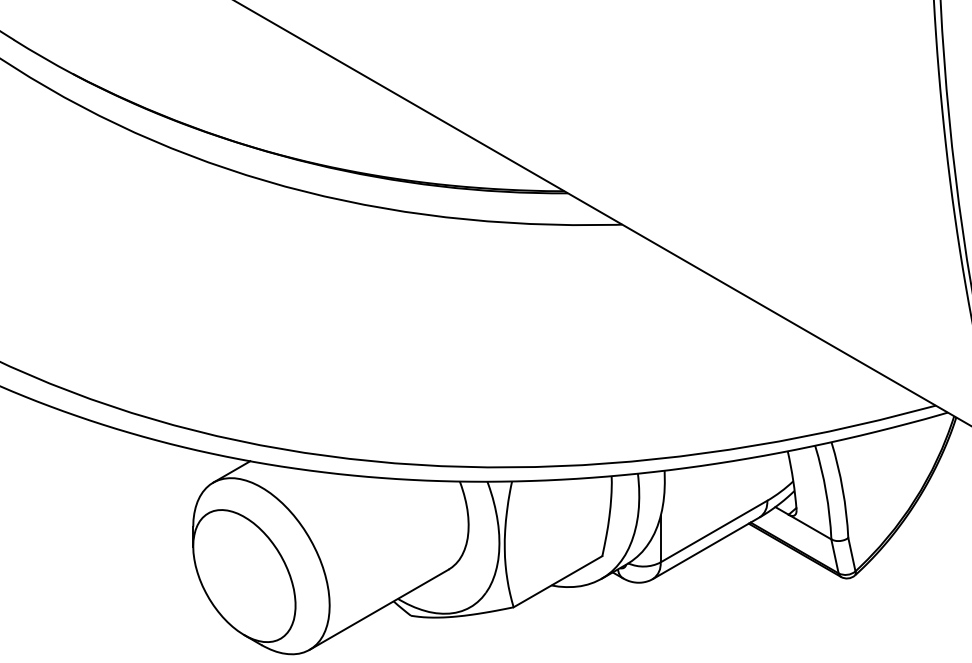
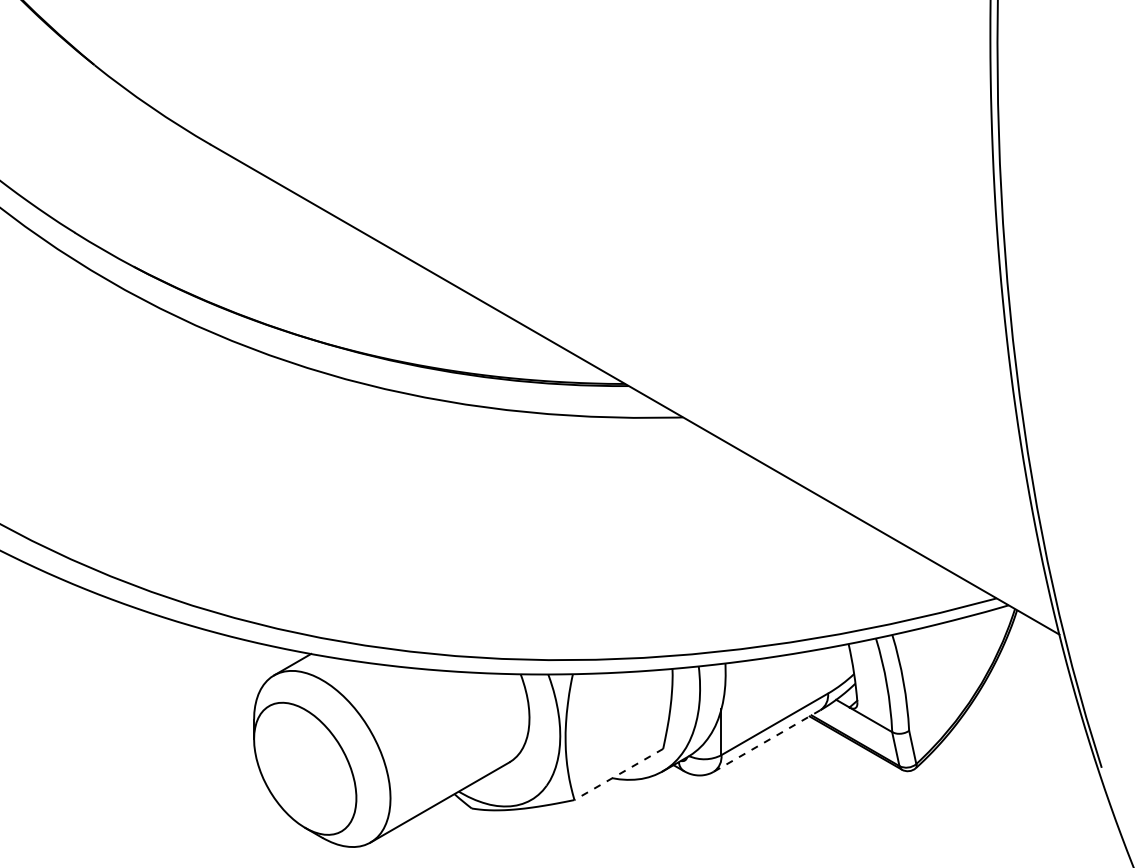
line: (706, 547) -> (767, 740), solid -> dashed
line: (557, 581) -> (618, 774), solid -> dashed

